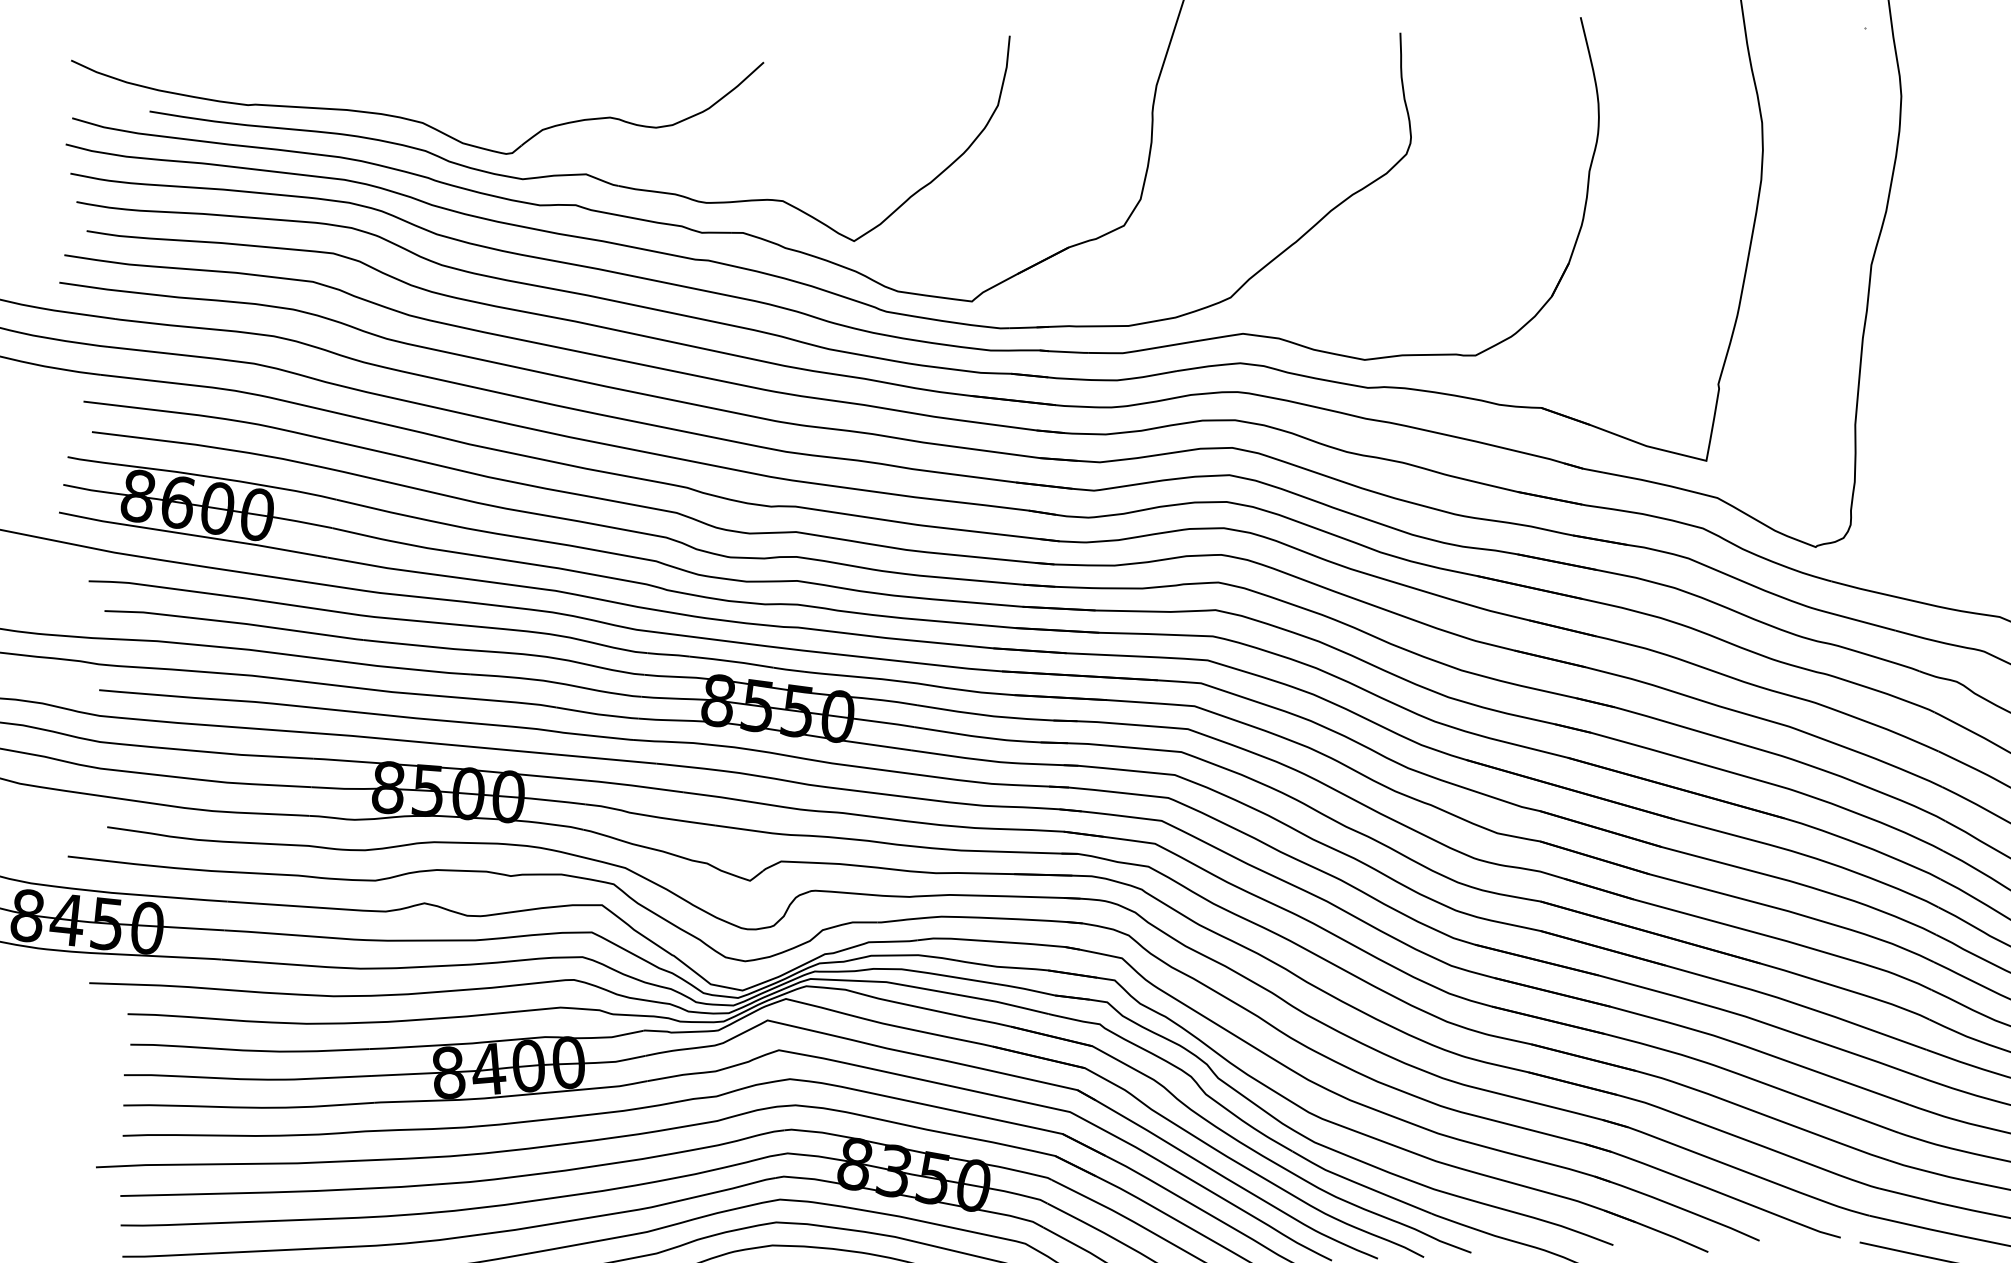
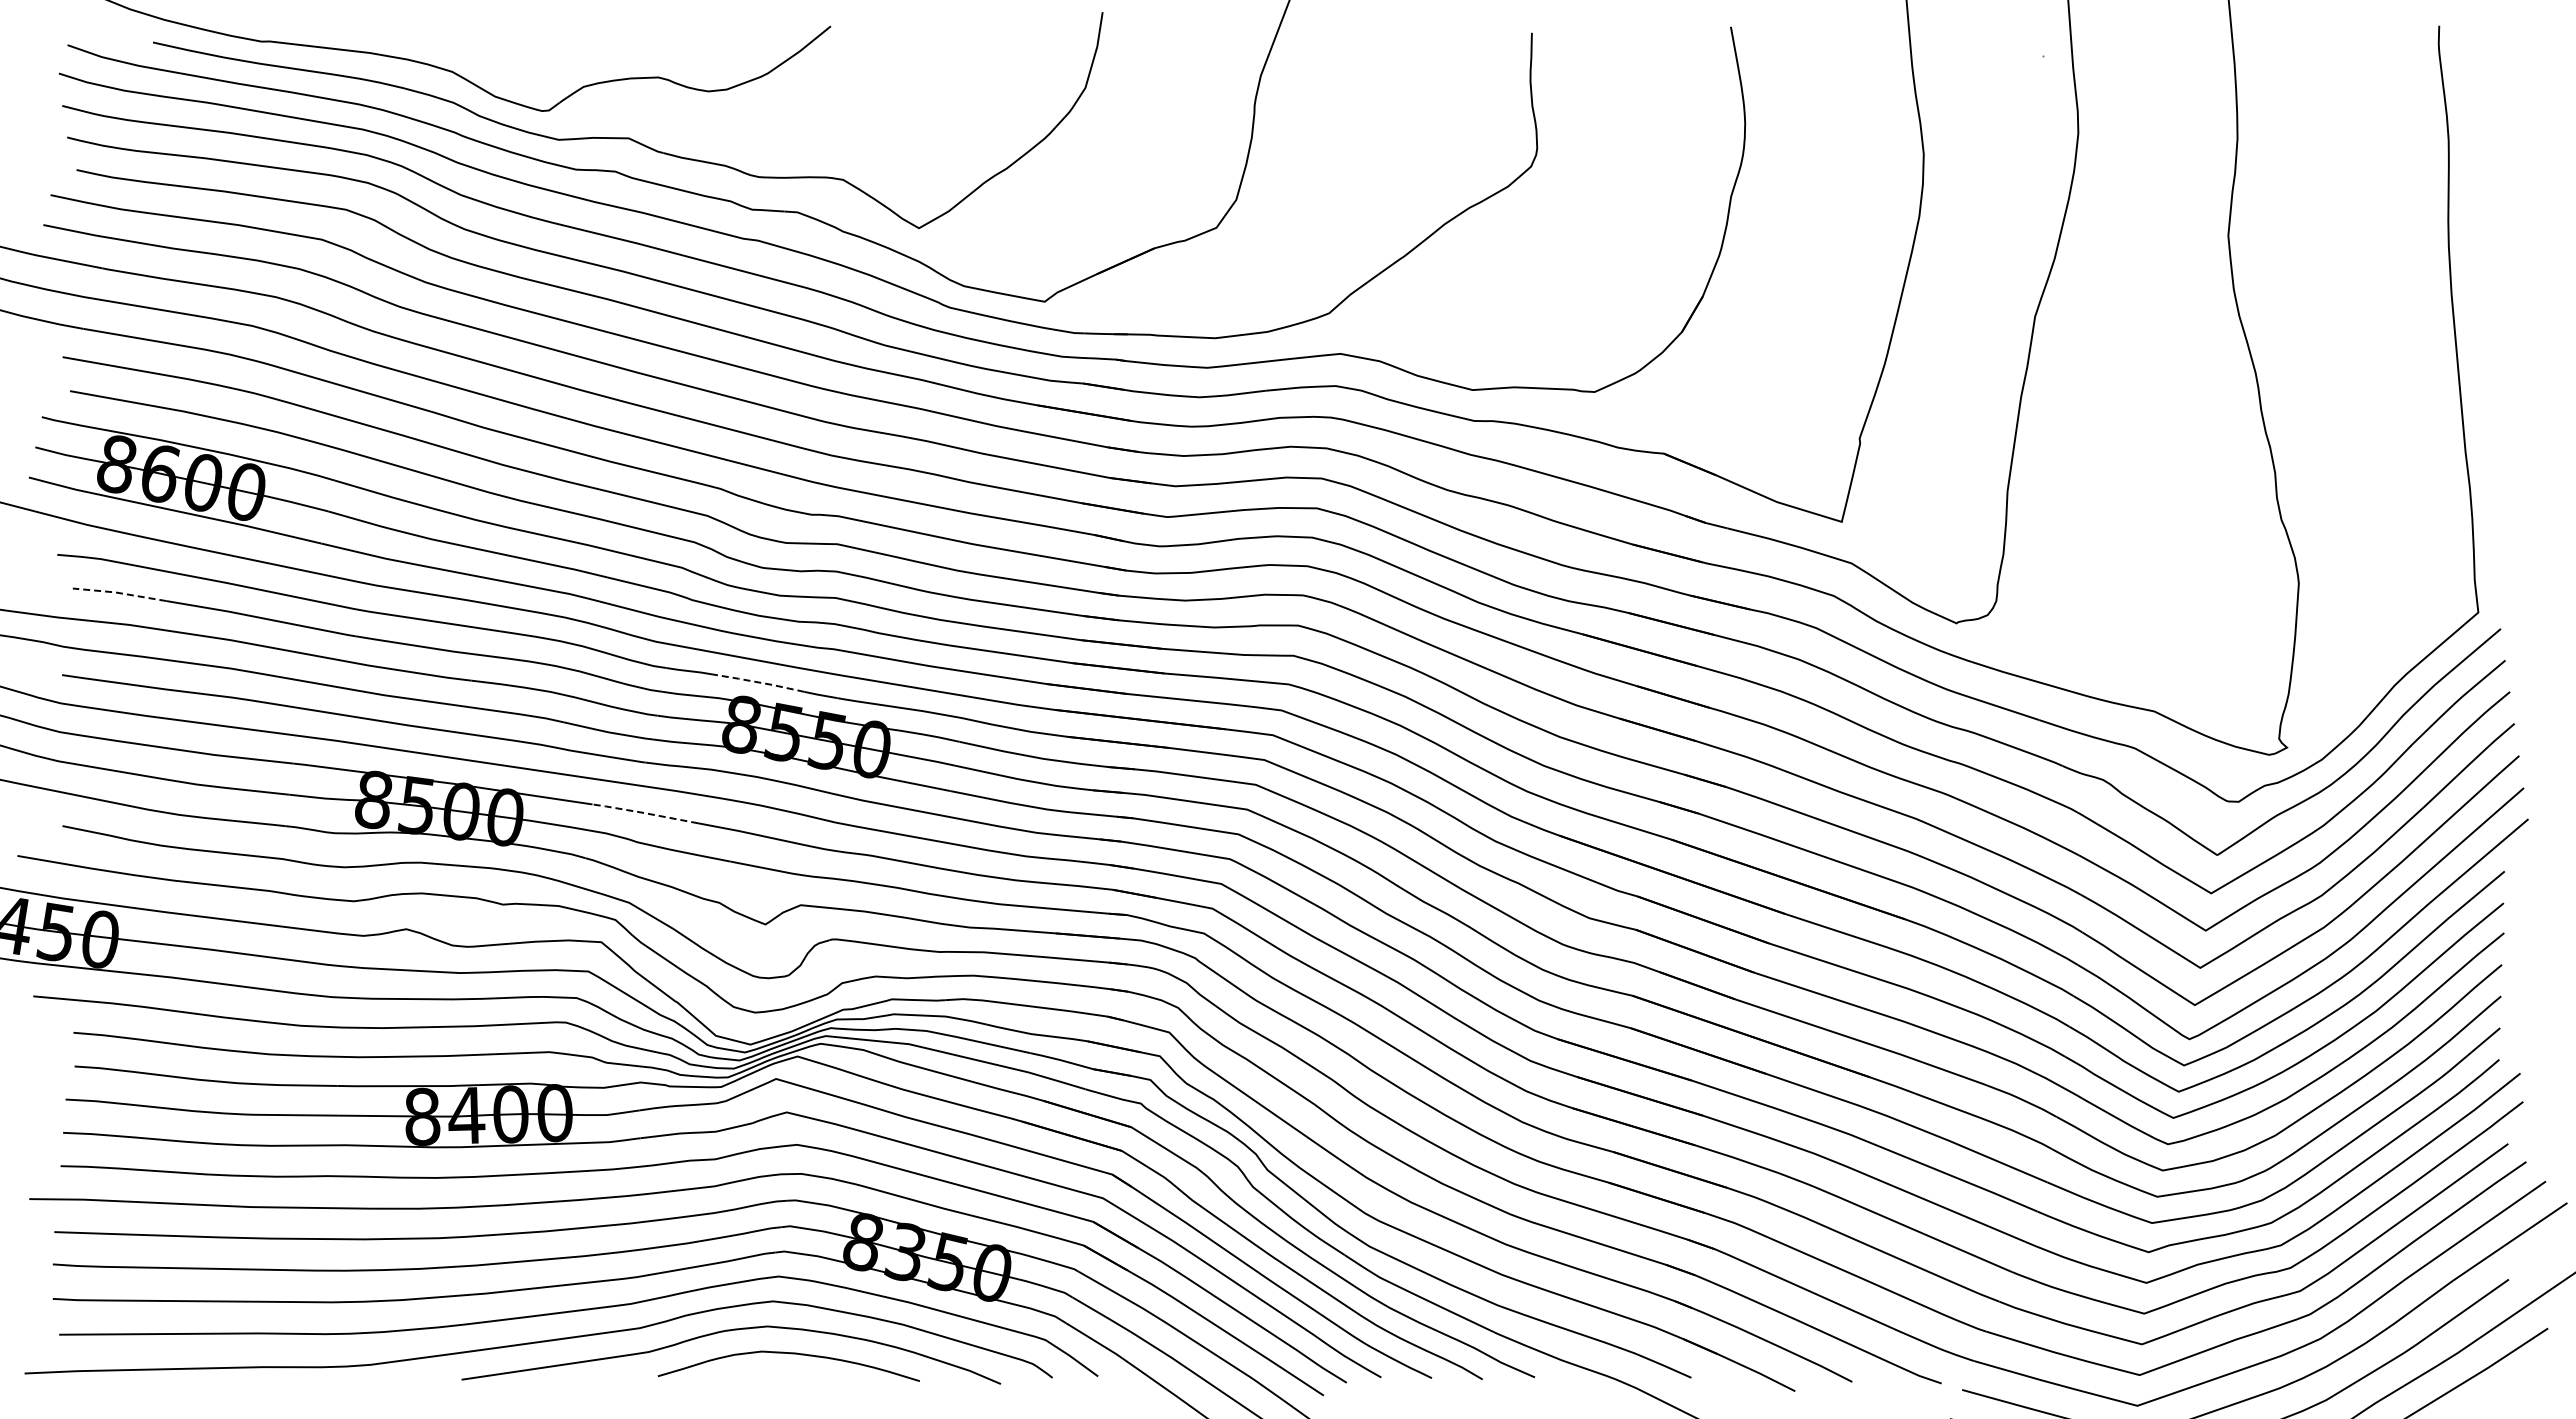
line: (147, 613) -> (119, 593), solid -> dashed
line: (731, 661) -> (758, 682), solid -> dashed
line: (633, 785) -> (643, 812), solid -> dashed

